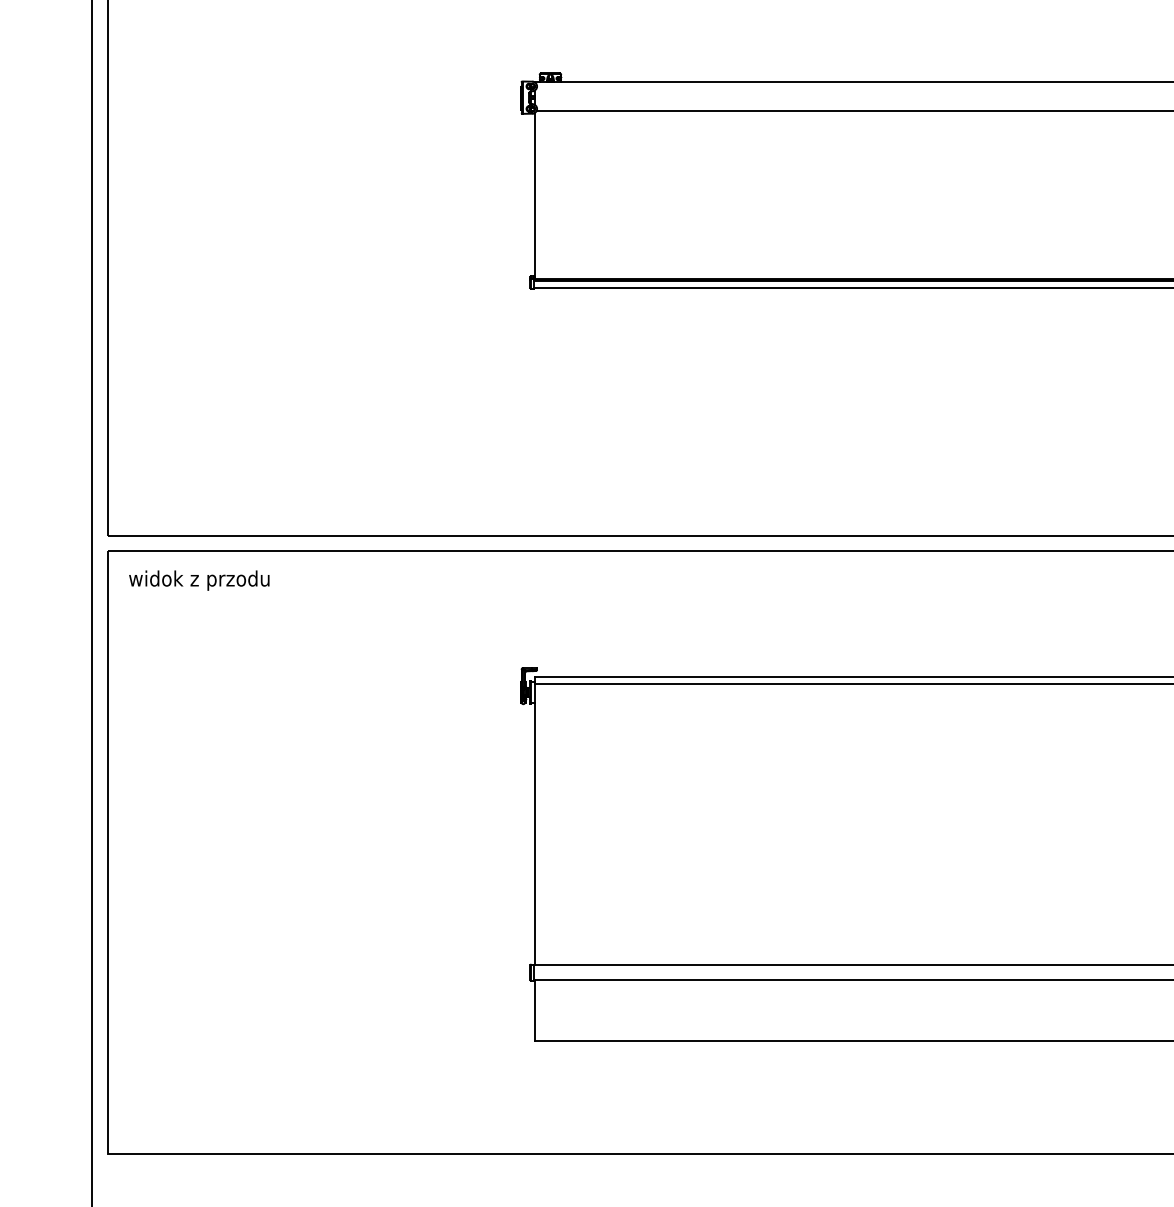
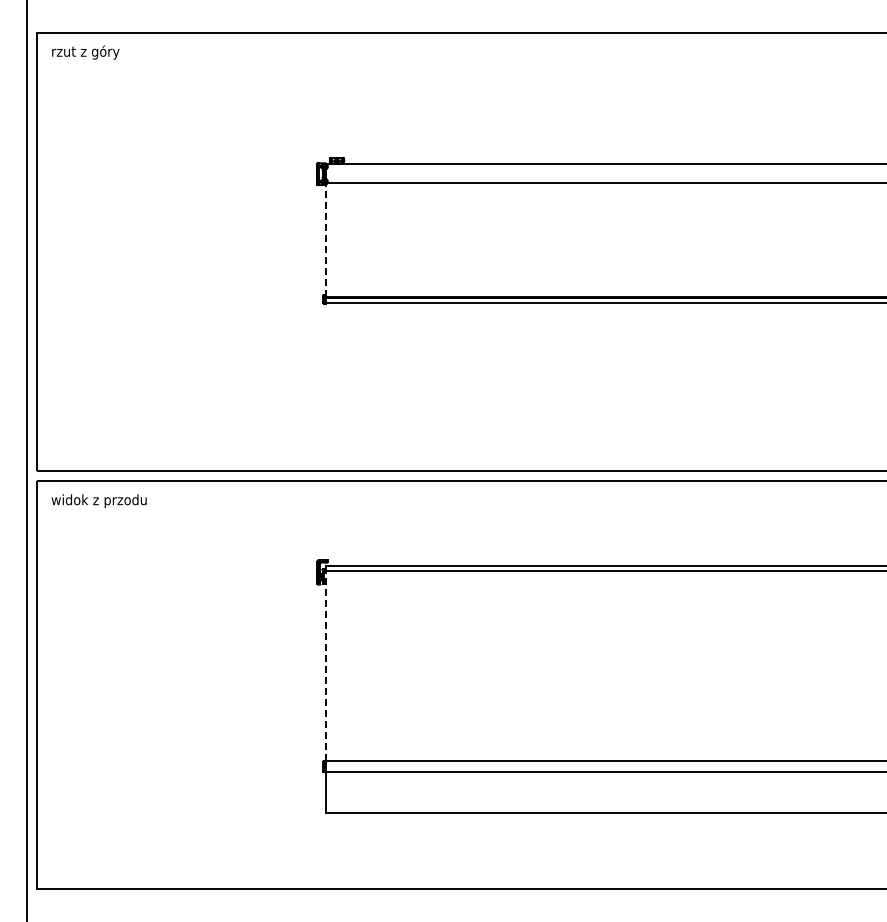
line: (535, 195) -> (326, 240), solid -> dashed
line: (535, 823) -> (326, 665), solid -> dashed

